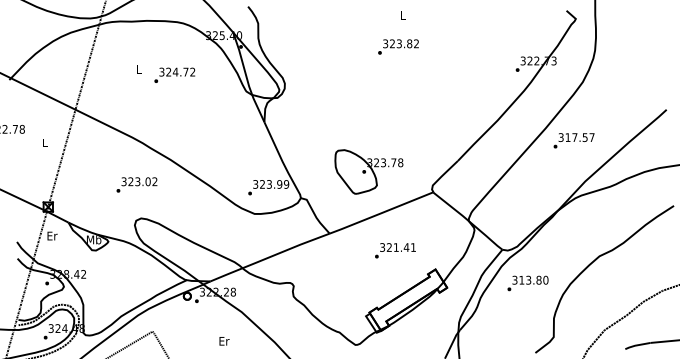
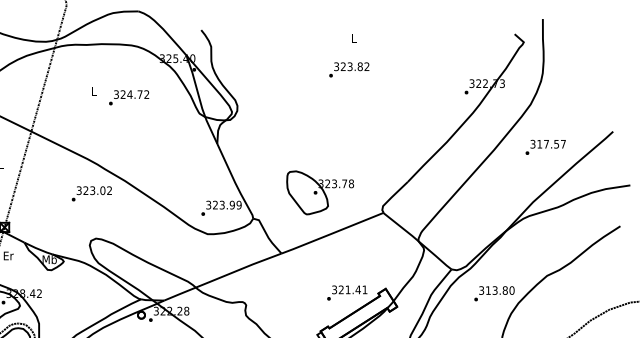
text: (573, 140) -> (545, 147), moved
text: (136, 184) -> (91, 193), moved
text: (395, 250) -> (347, 292), moved
text: (527, 283) -> (493, 293), moved

